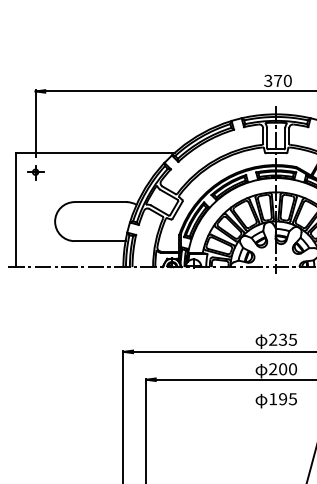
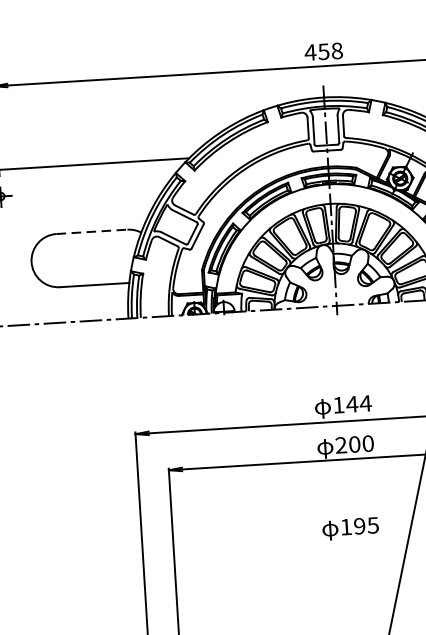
text: (277, 80) -> (323, 51), 370 -> 458
line: (101, 202) -> (93, 232), solid -> dashed
text: (283, 339) -> (352, 403), 235 -> 144
text: (275, 400) -> (349, 528), moved

